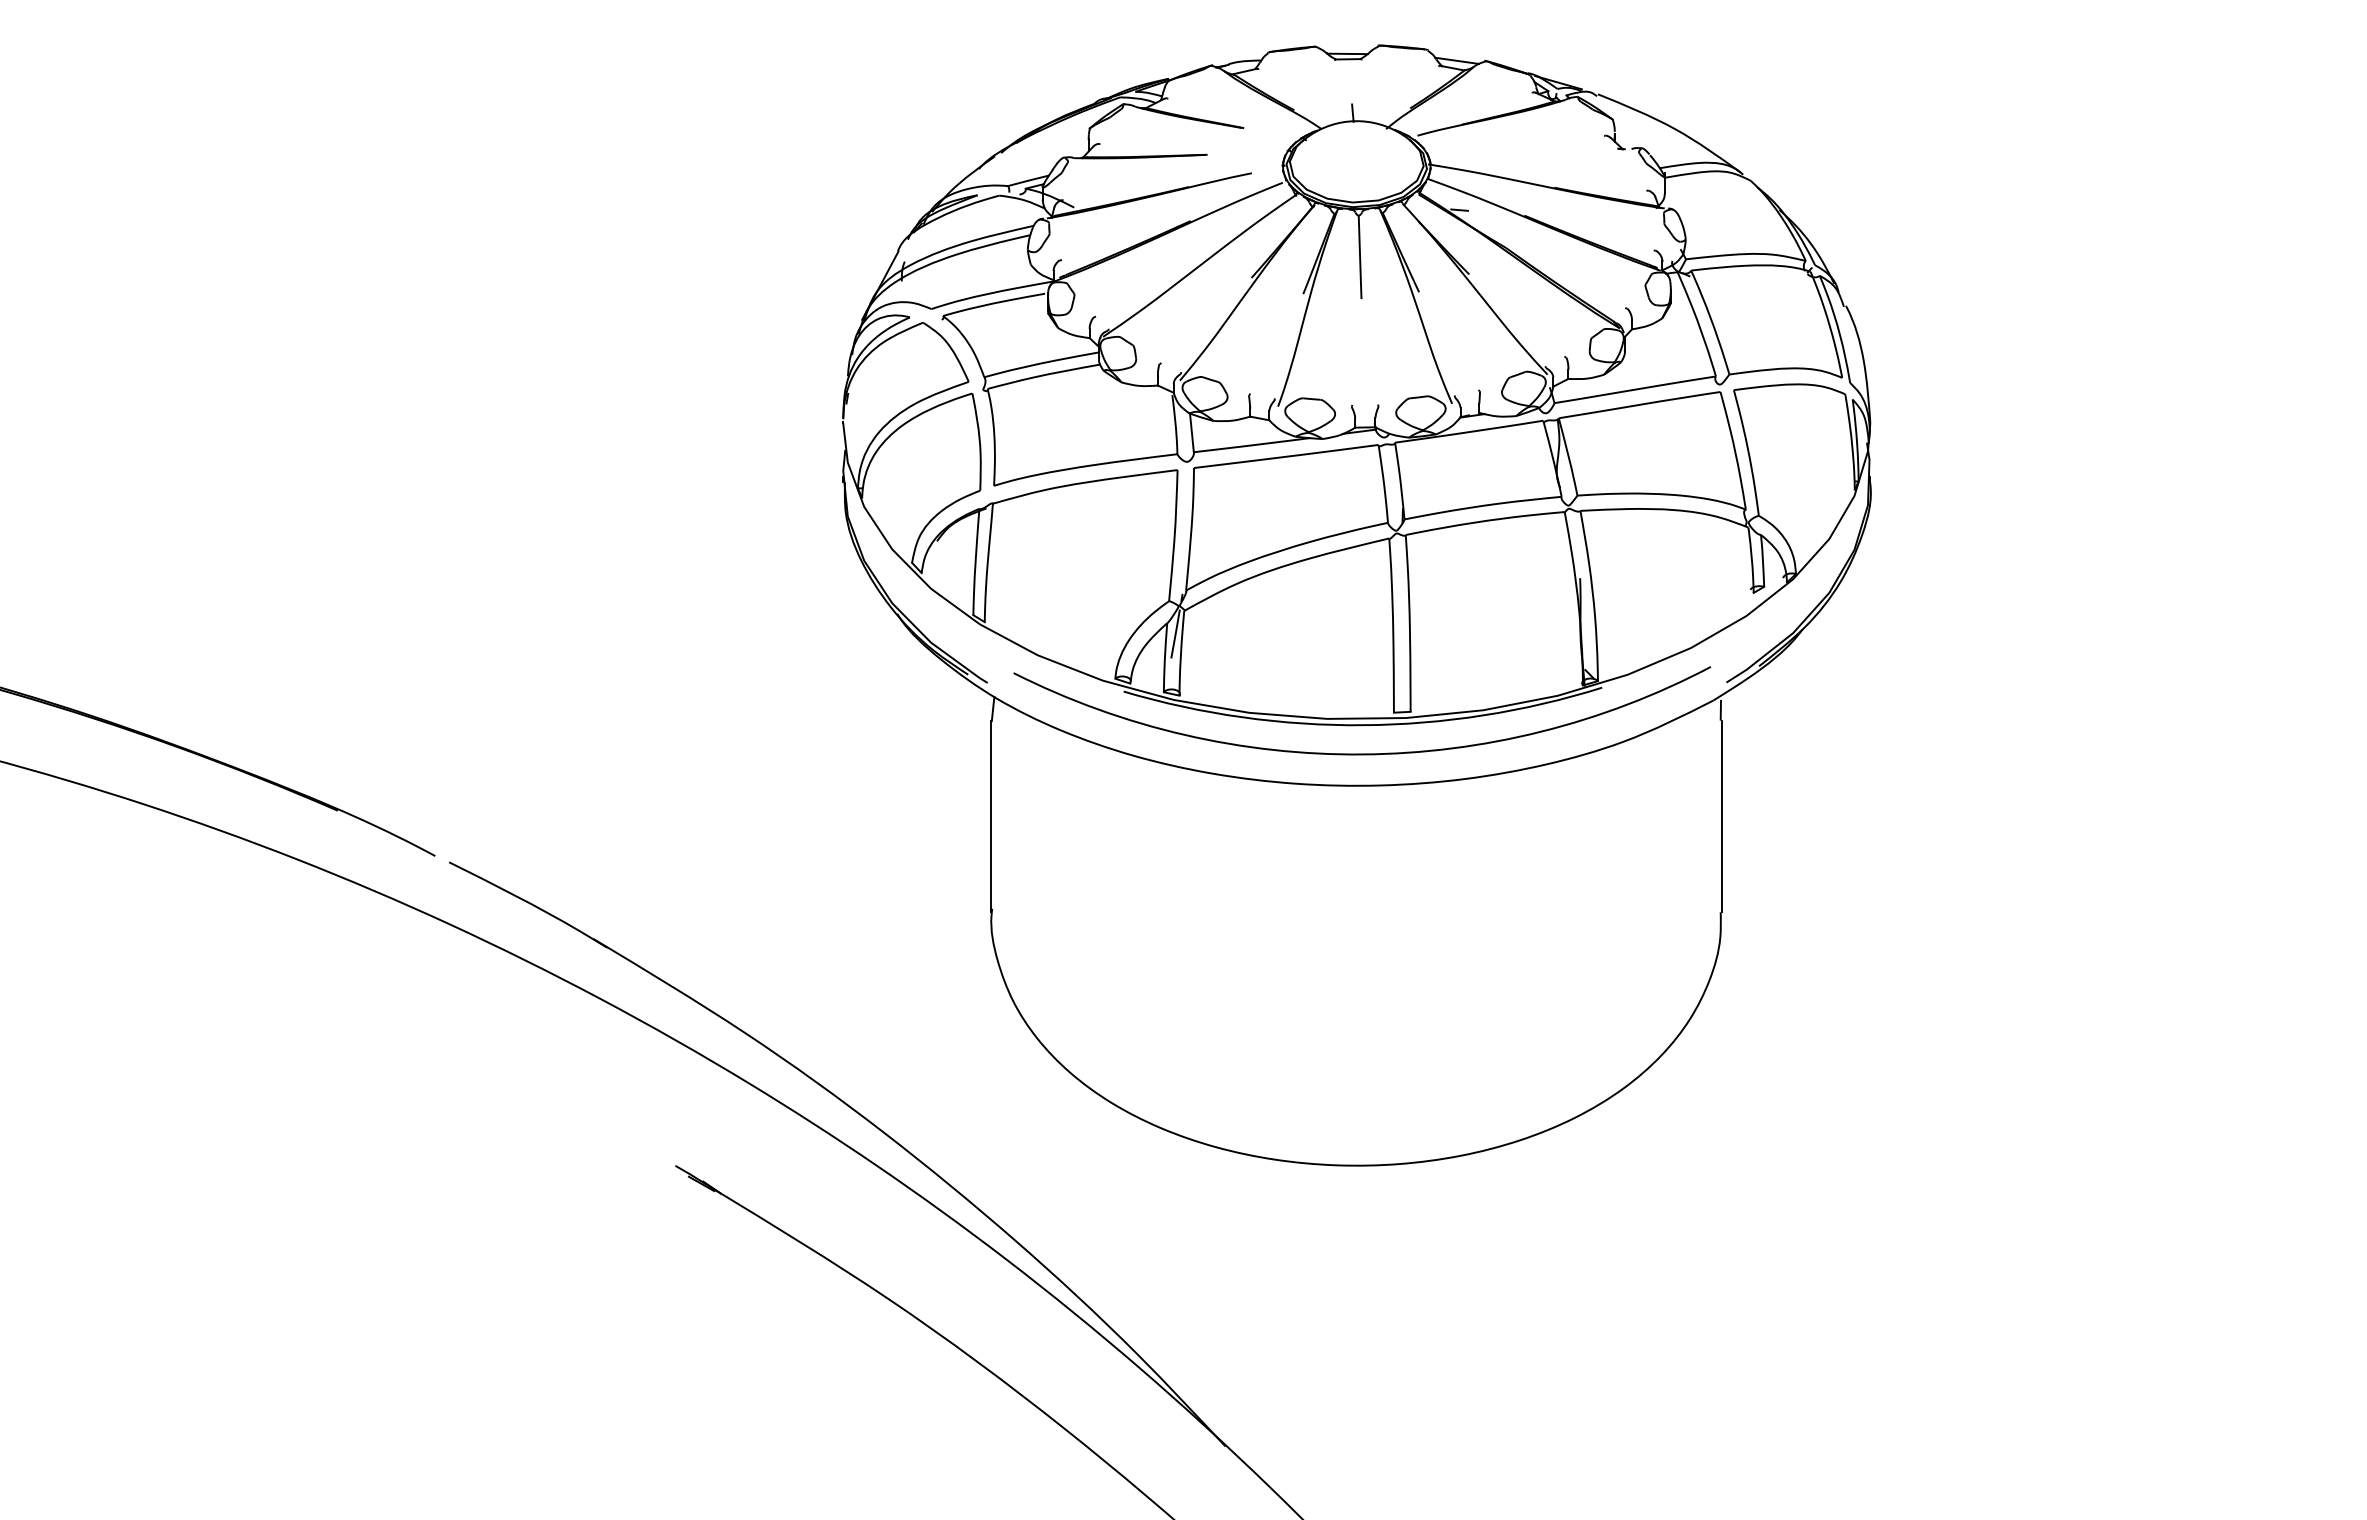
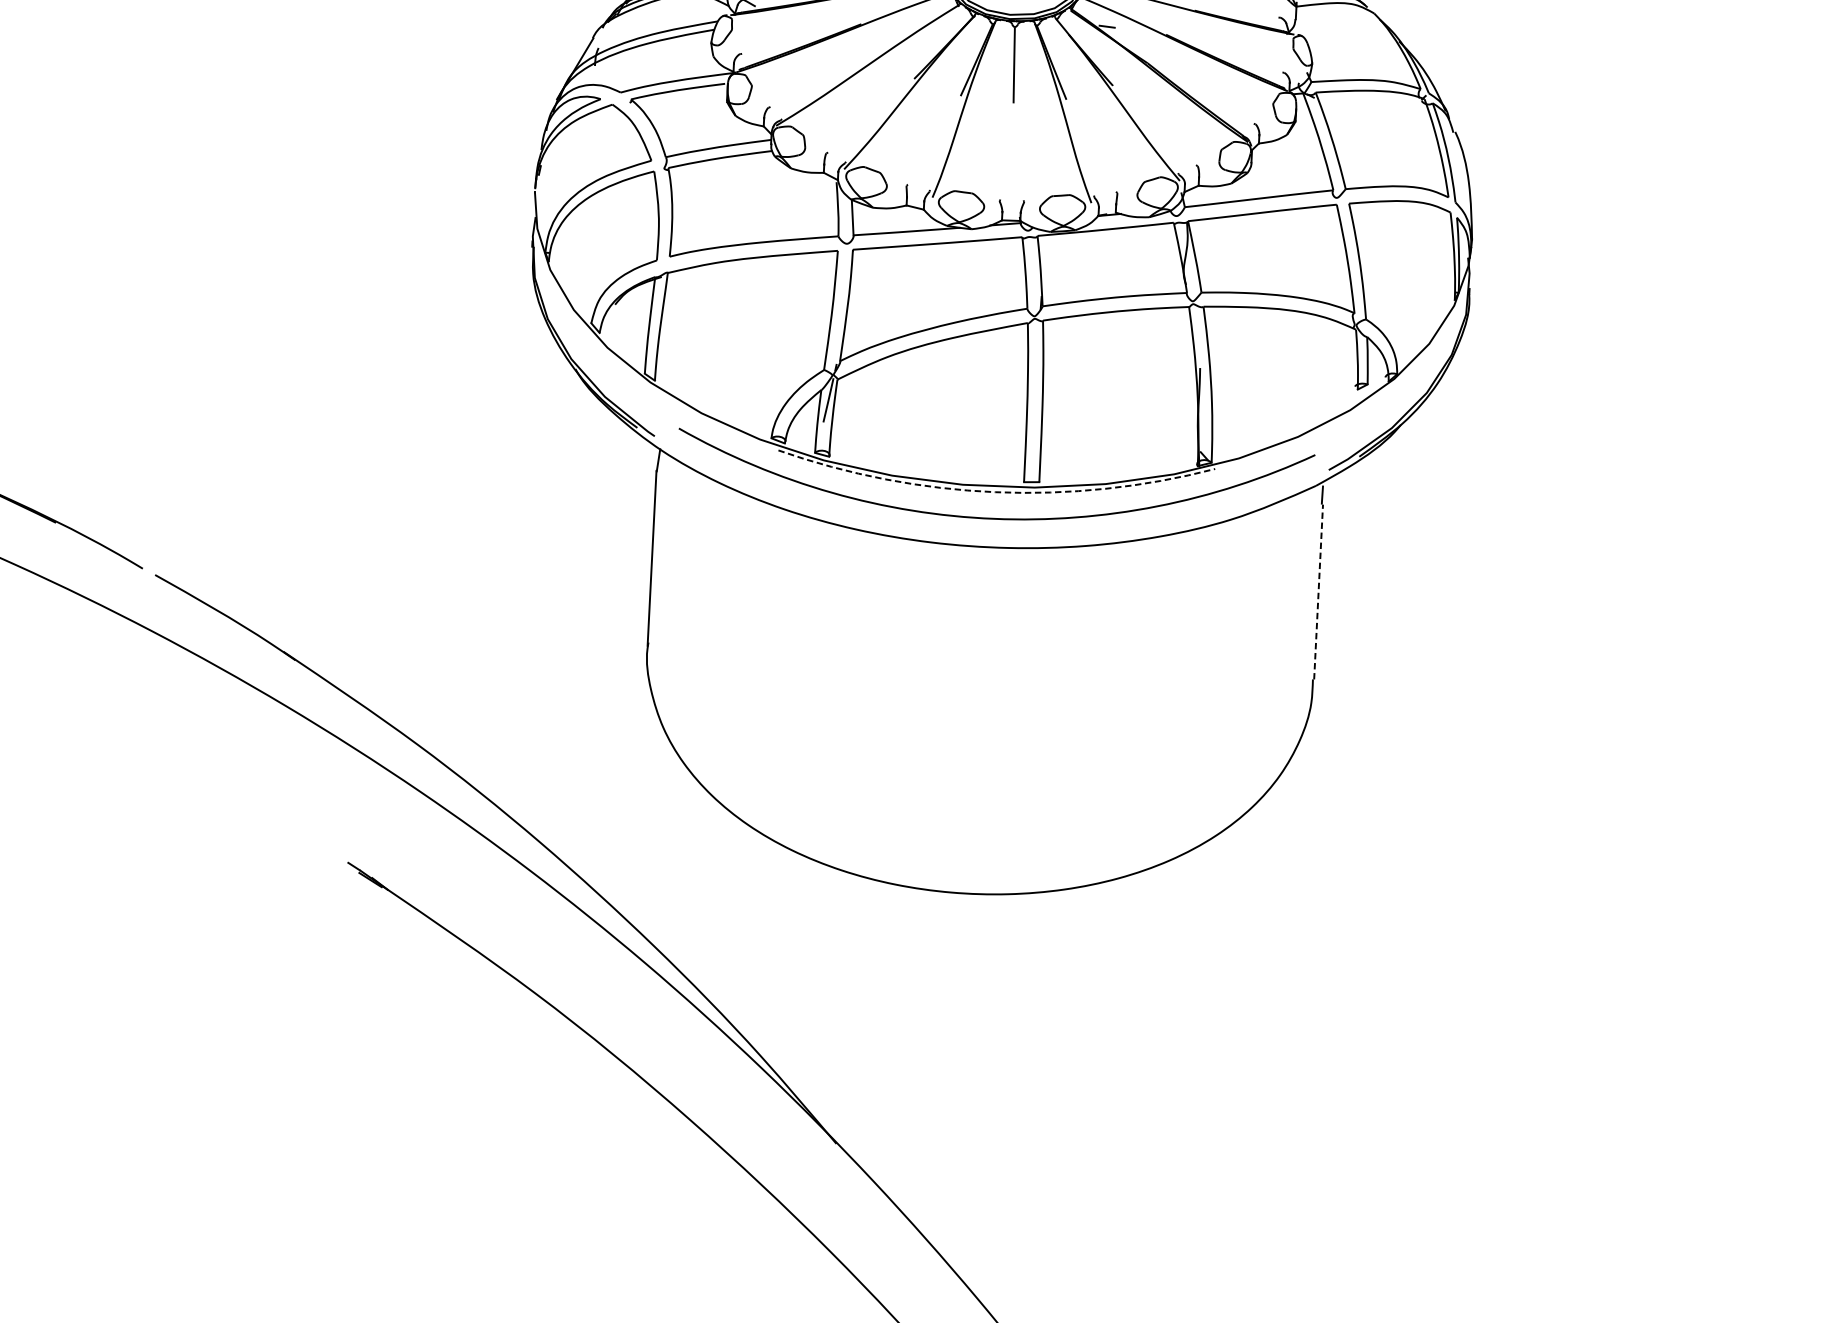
arc: (1363, 725) -> (995, 492), solid -> dashed
line: (1722, 816) -> (1319, 592), solid -> dashed

